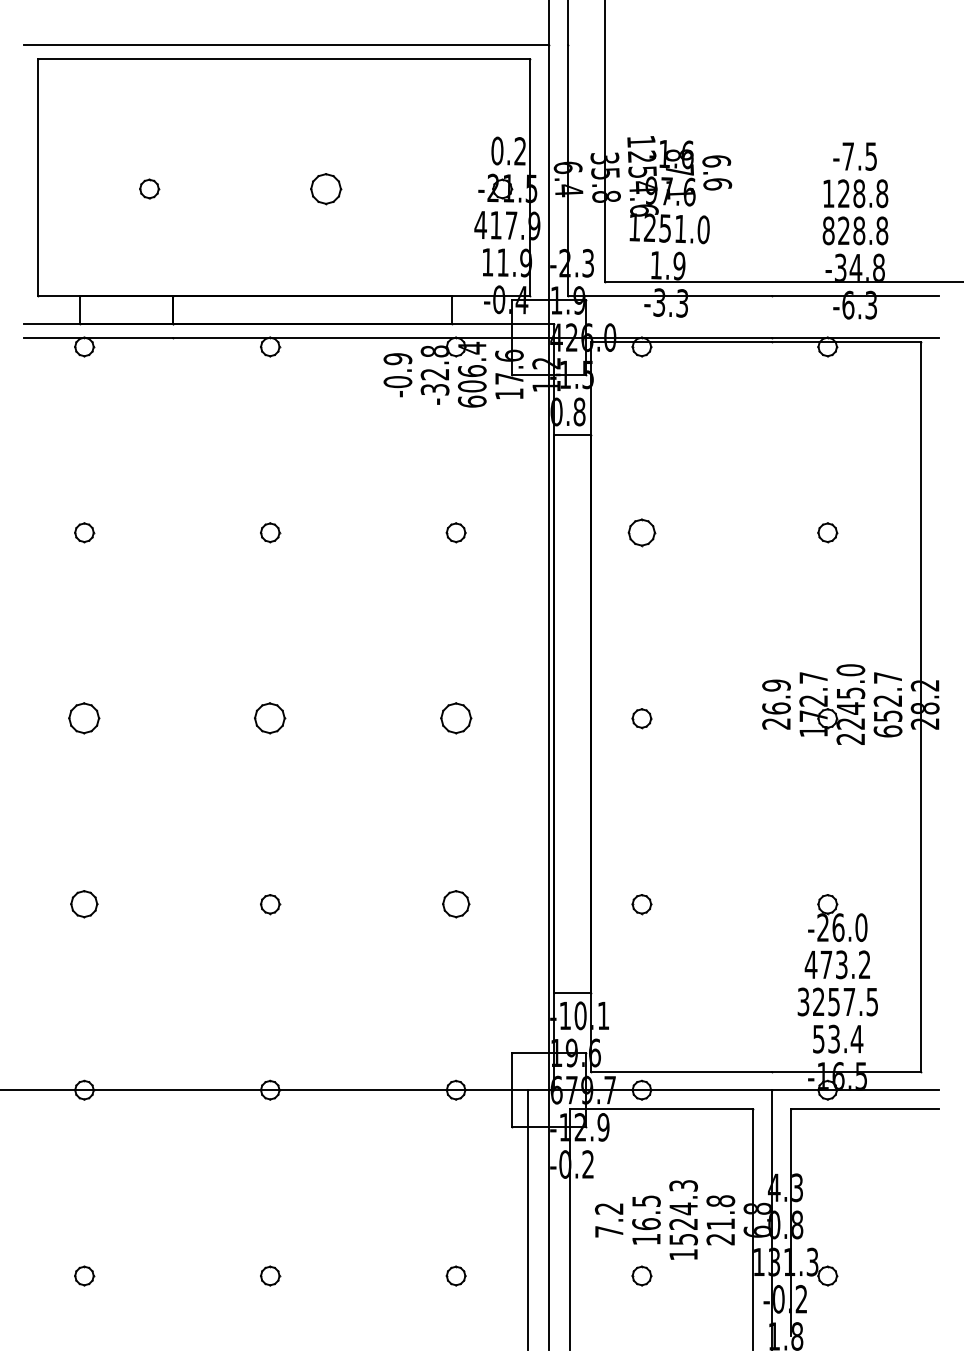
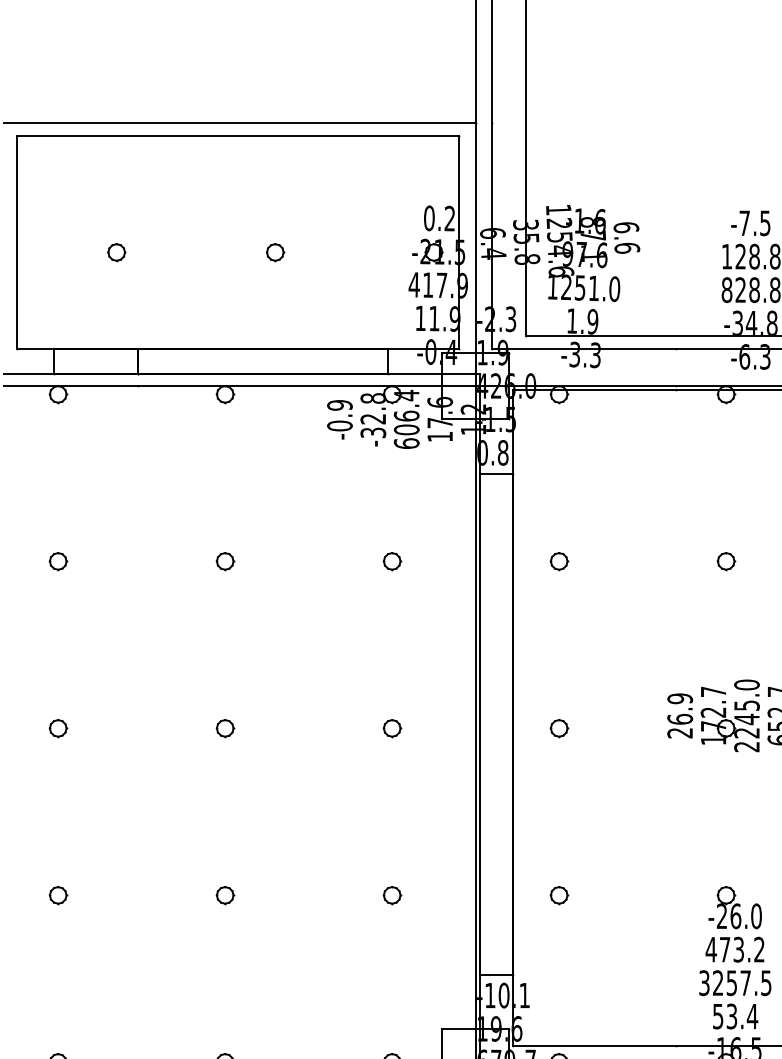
part: (325, 188) -> (274, 252), size x0.62
part: (641, 532) -> (558, 561), size x0.71
part: (84, 718) -> (58, 728), size x0.62
part: (270, 718) -> (225, 728), size x0.62
part: (455, 718) -> (391, 728), size x0.62
part: (84, 904) -> (58, 895), size x0.71
part: (455, 904) -> (391, 895), size x0.71

